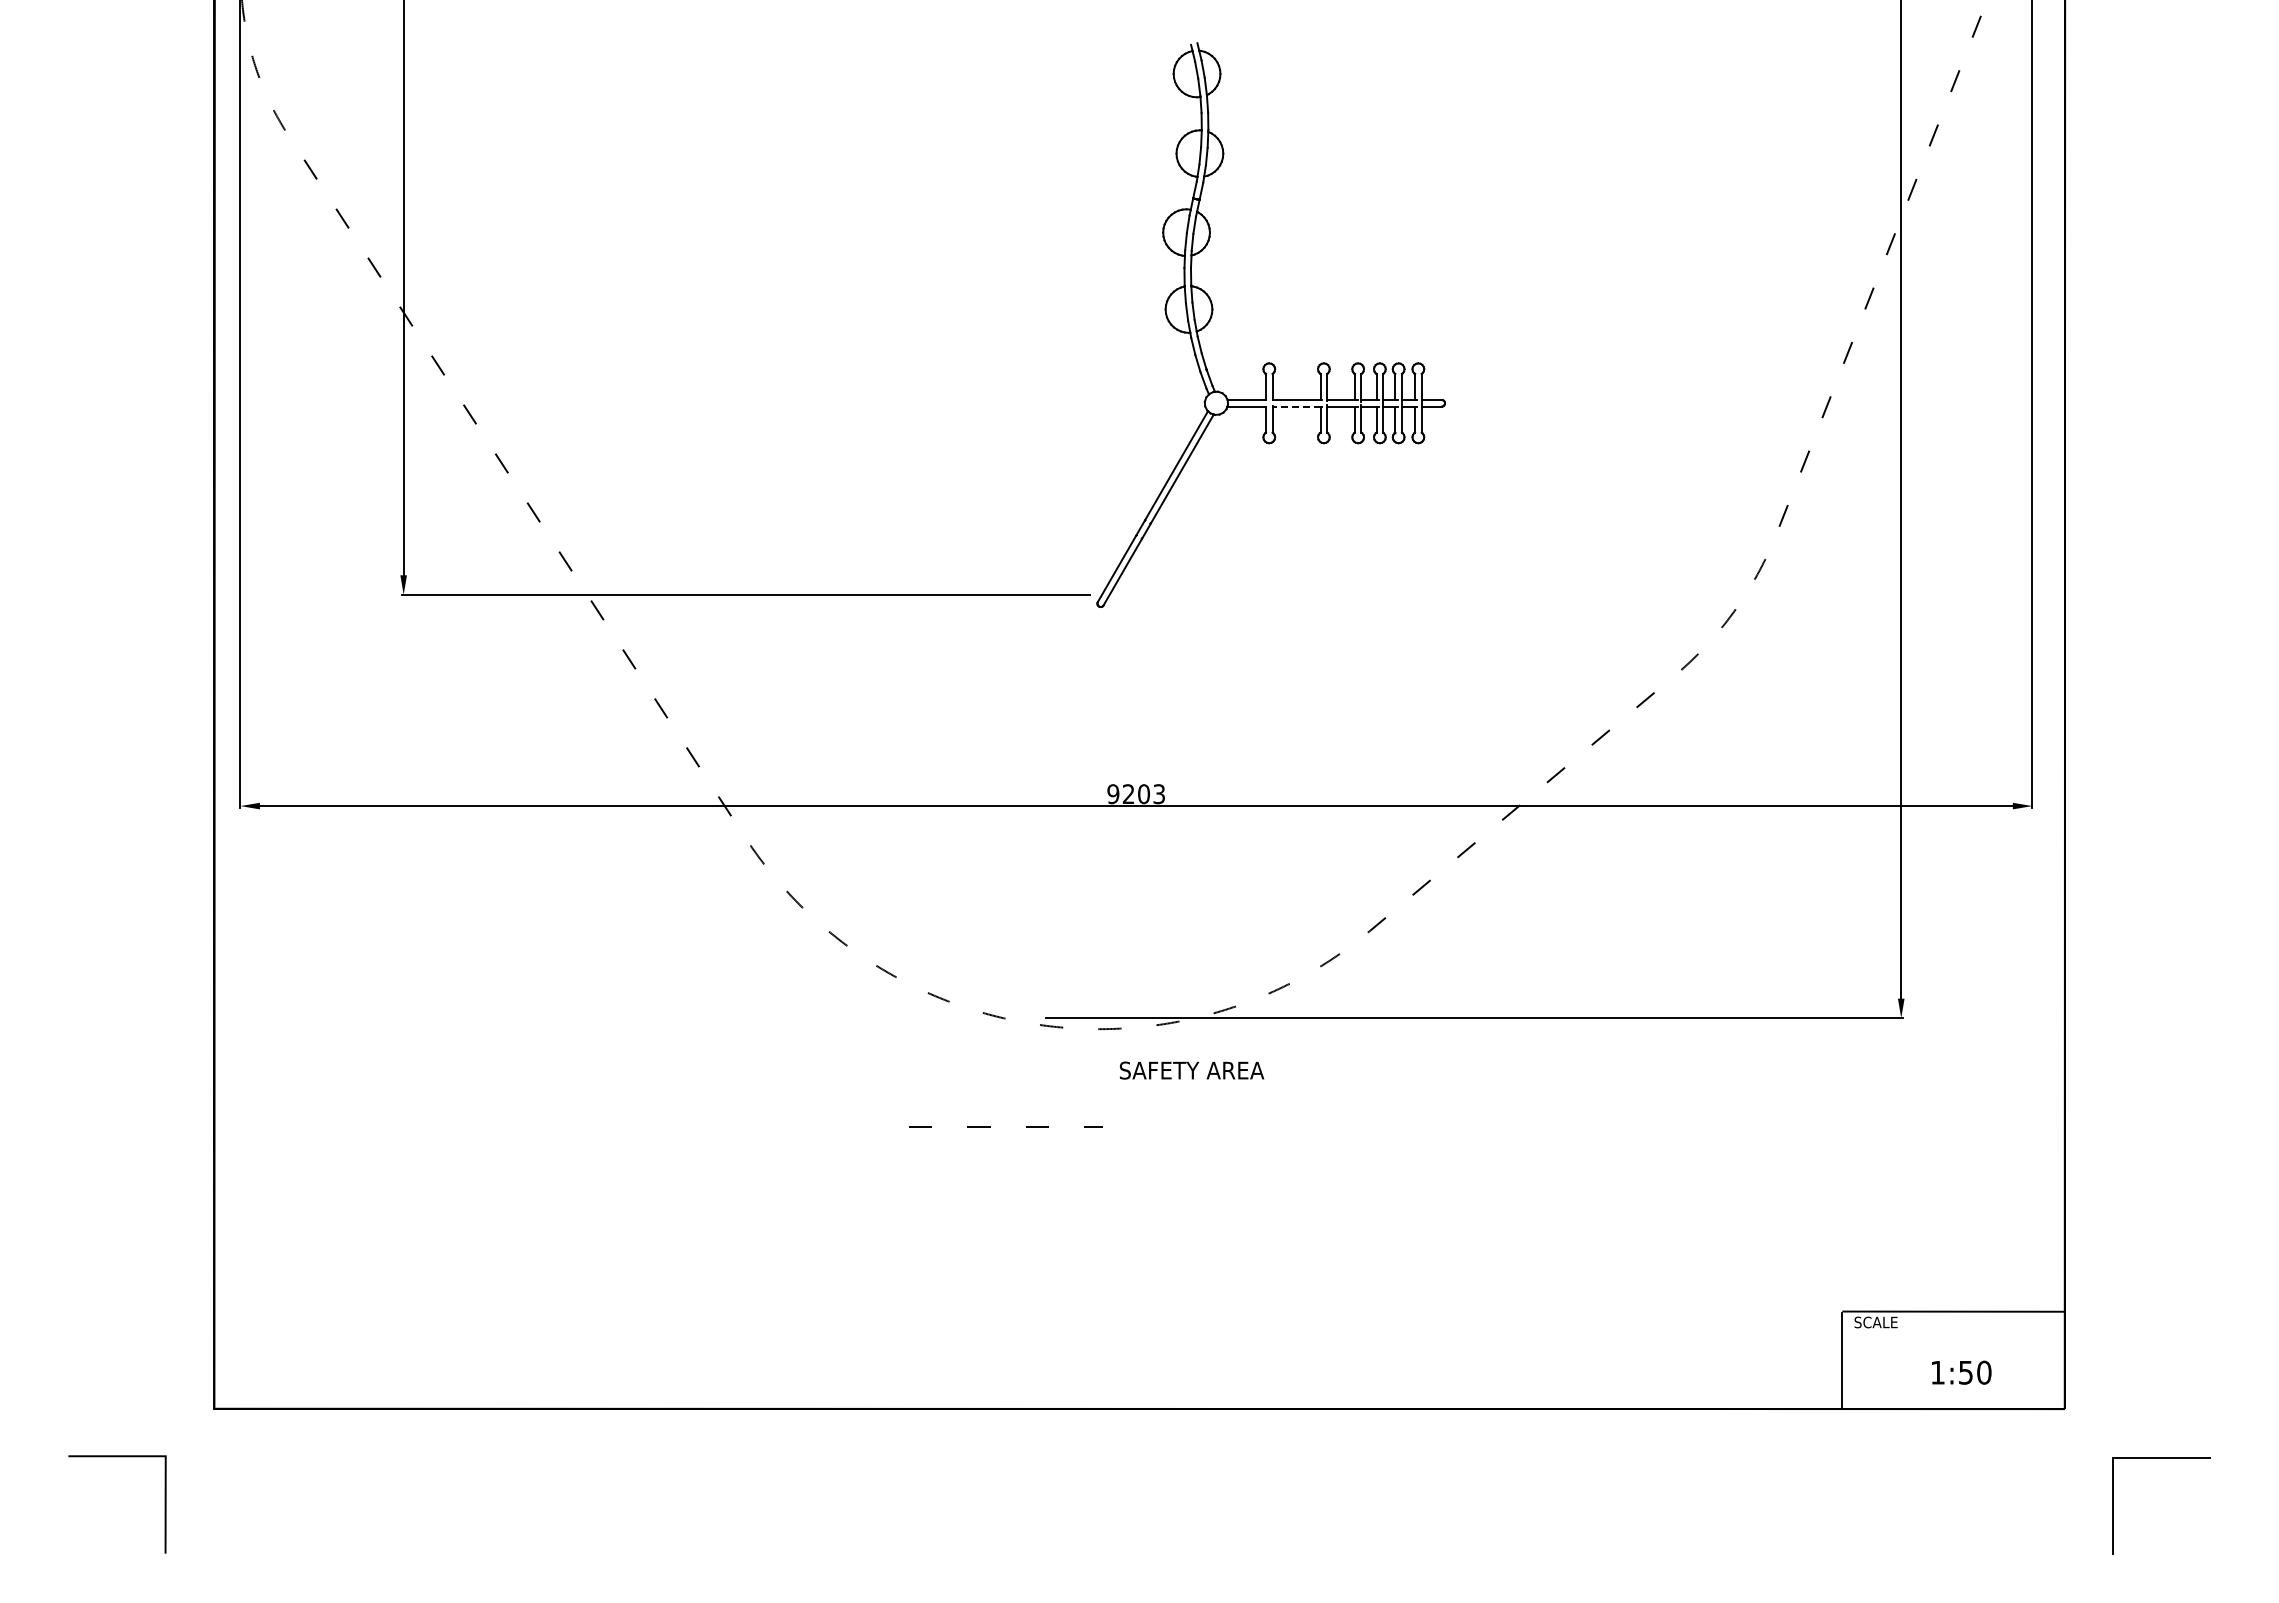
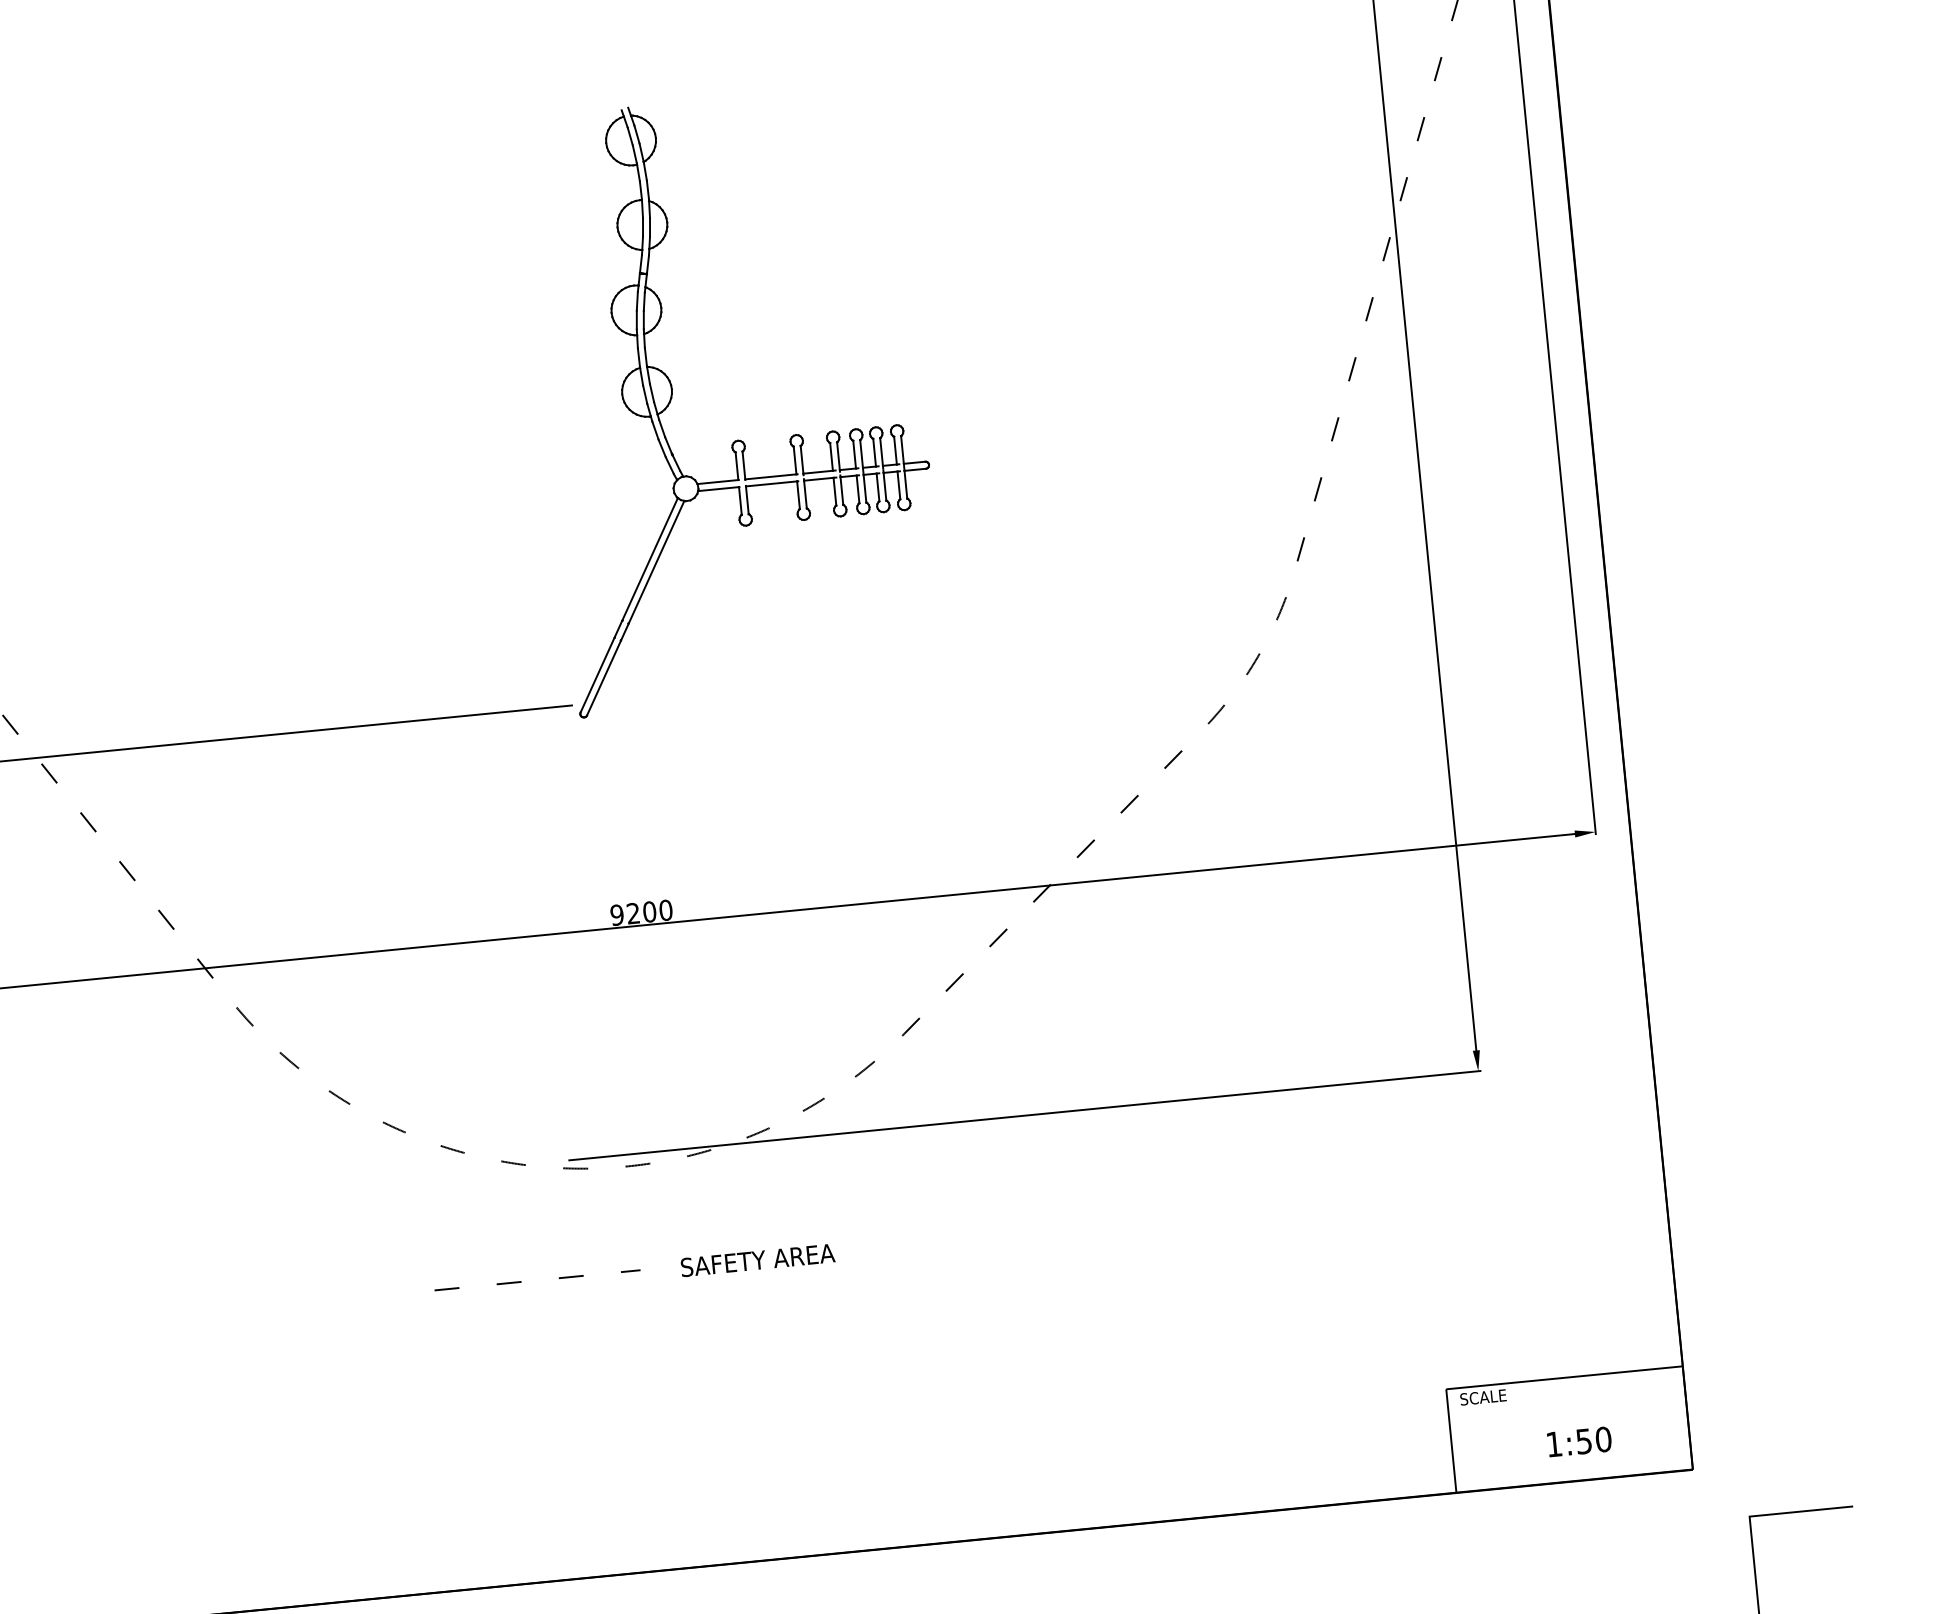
line: (1296, 406) -> (771, 483), dashed -> solid
text: (1159, 794) -> (666, 910), 9203 -> 9200
text: (1191, 1070) -> (757, 1260), moved

